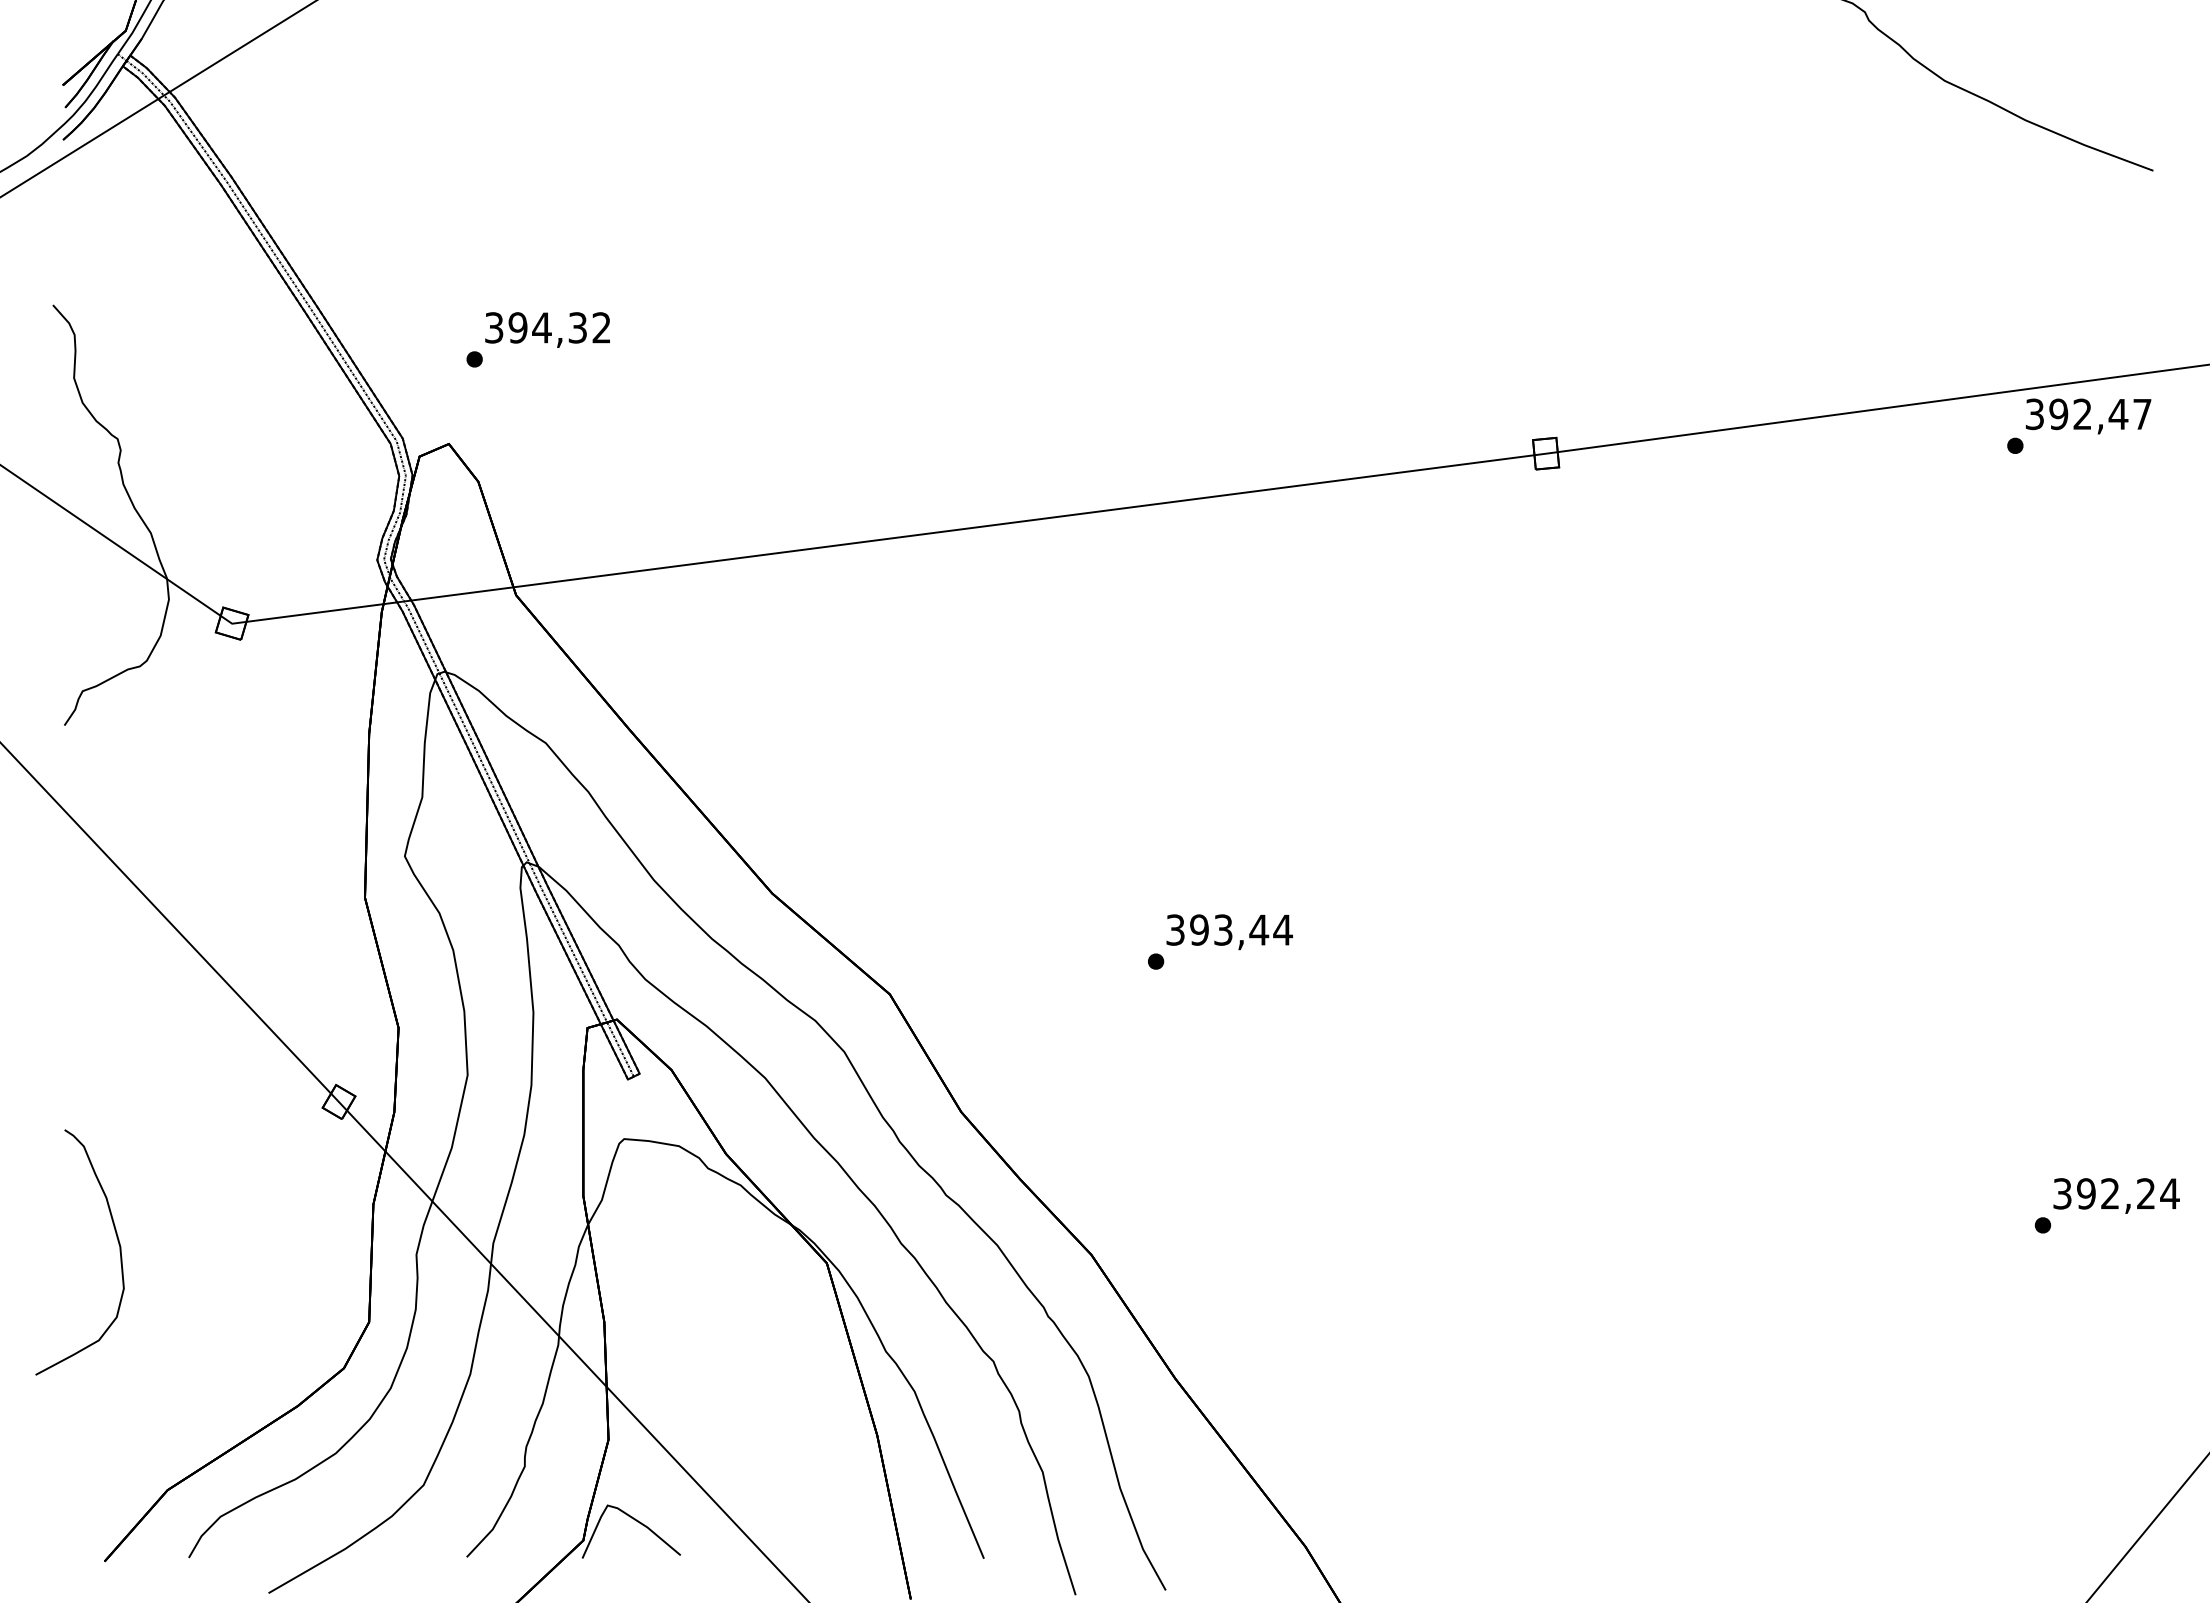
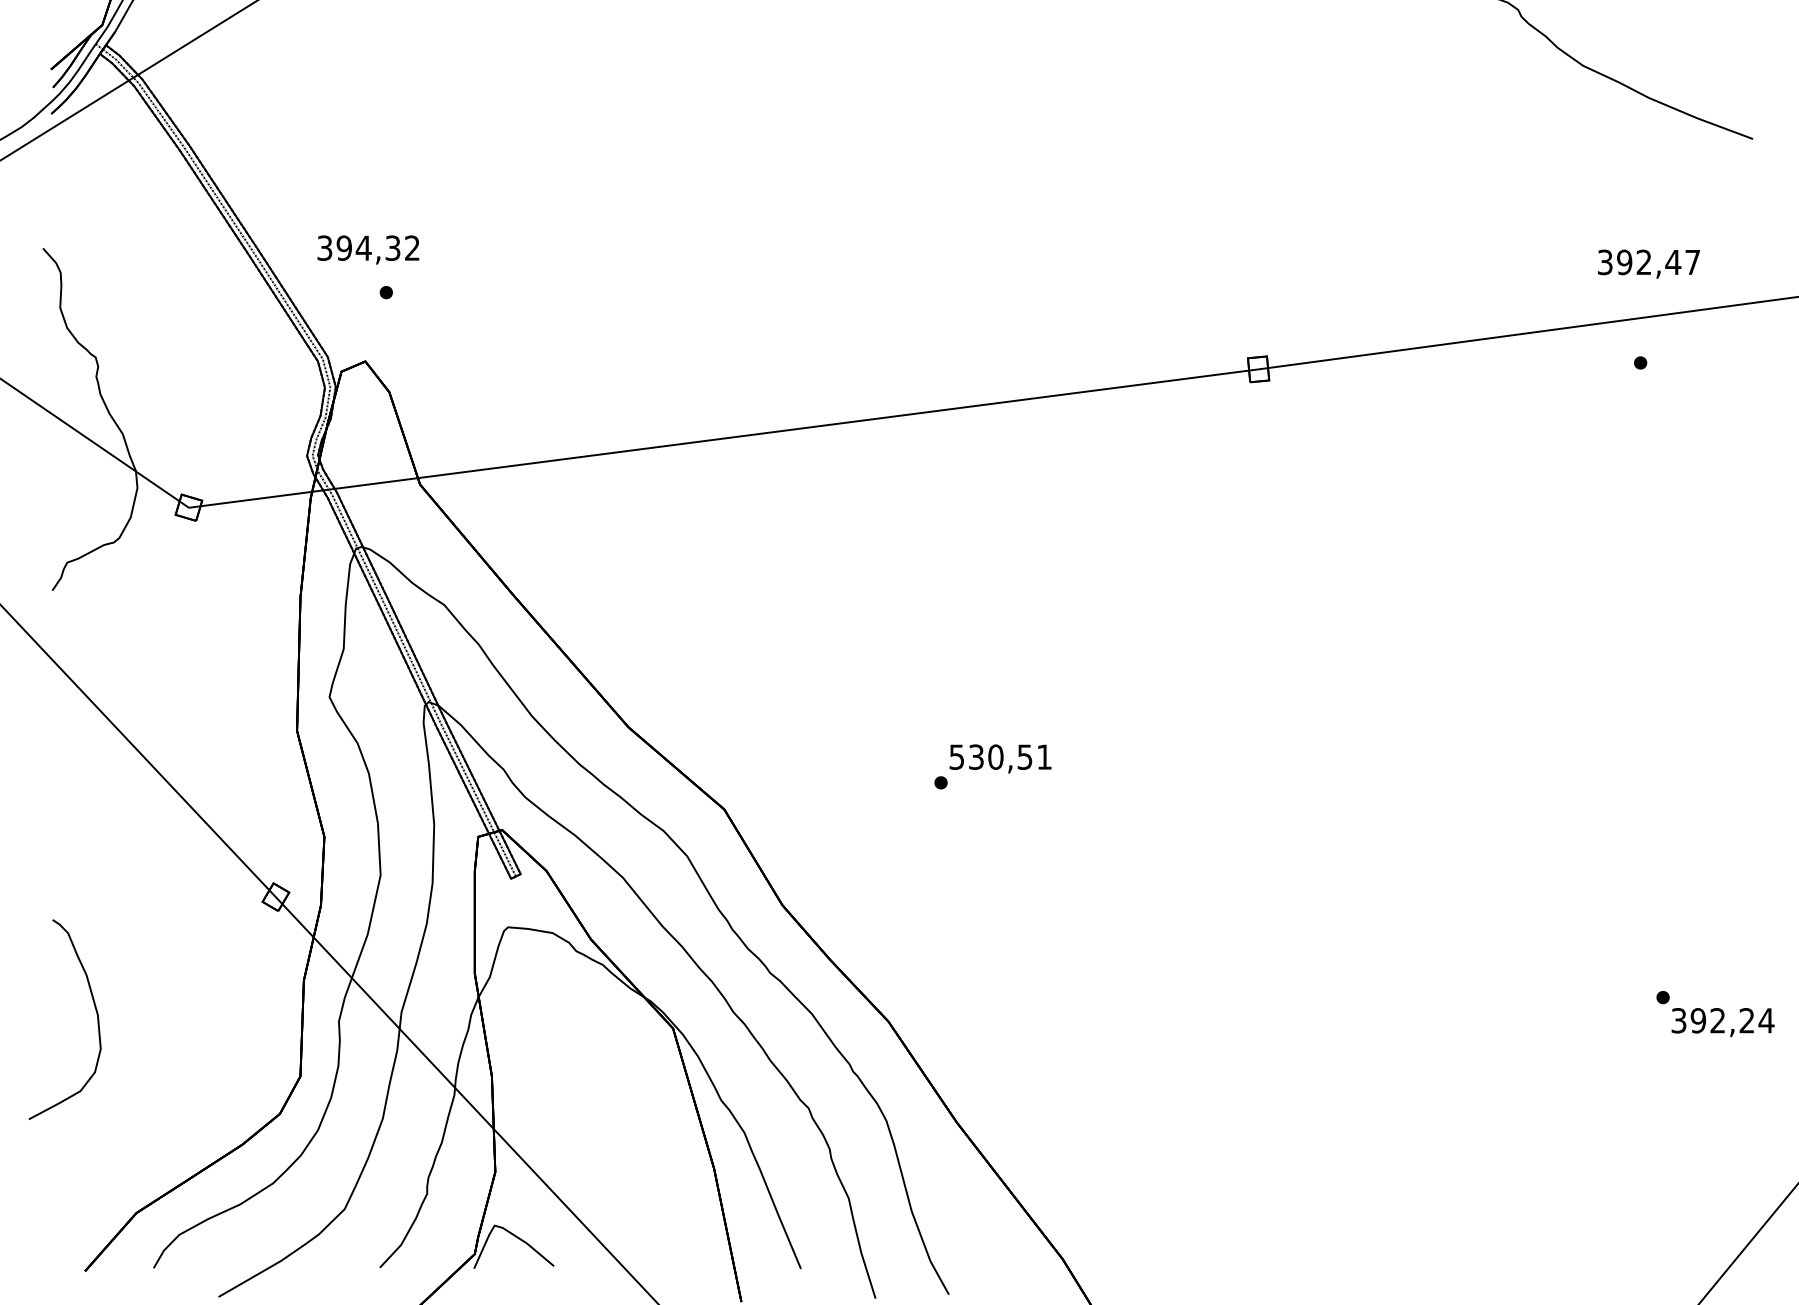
text: (547, 329) -> (368, 249), moved
text: (2088, 416) -> (1648, 264), moved
text: (1229, 929) -> (1000, 756), 393,44 -> 530,51
text: (2116, 1195) -> (1722, 1022), moved

